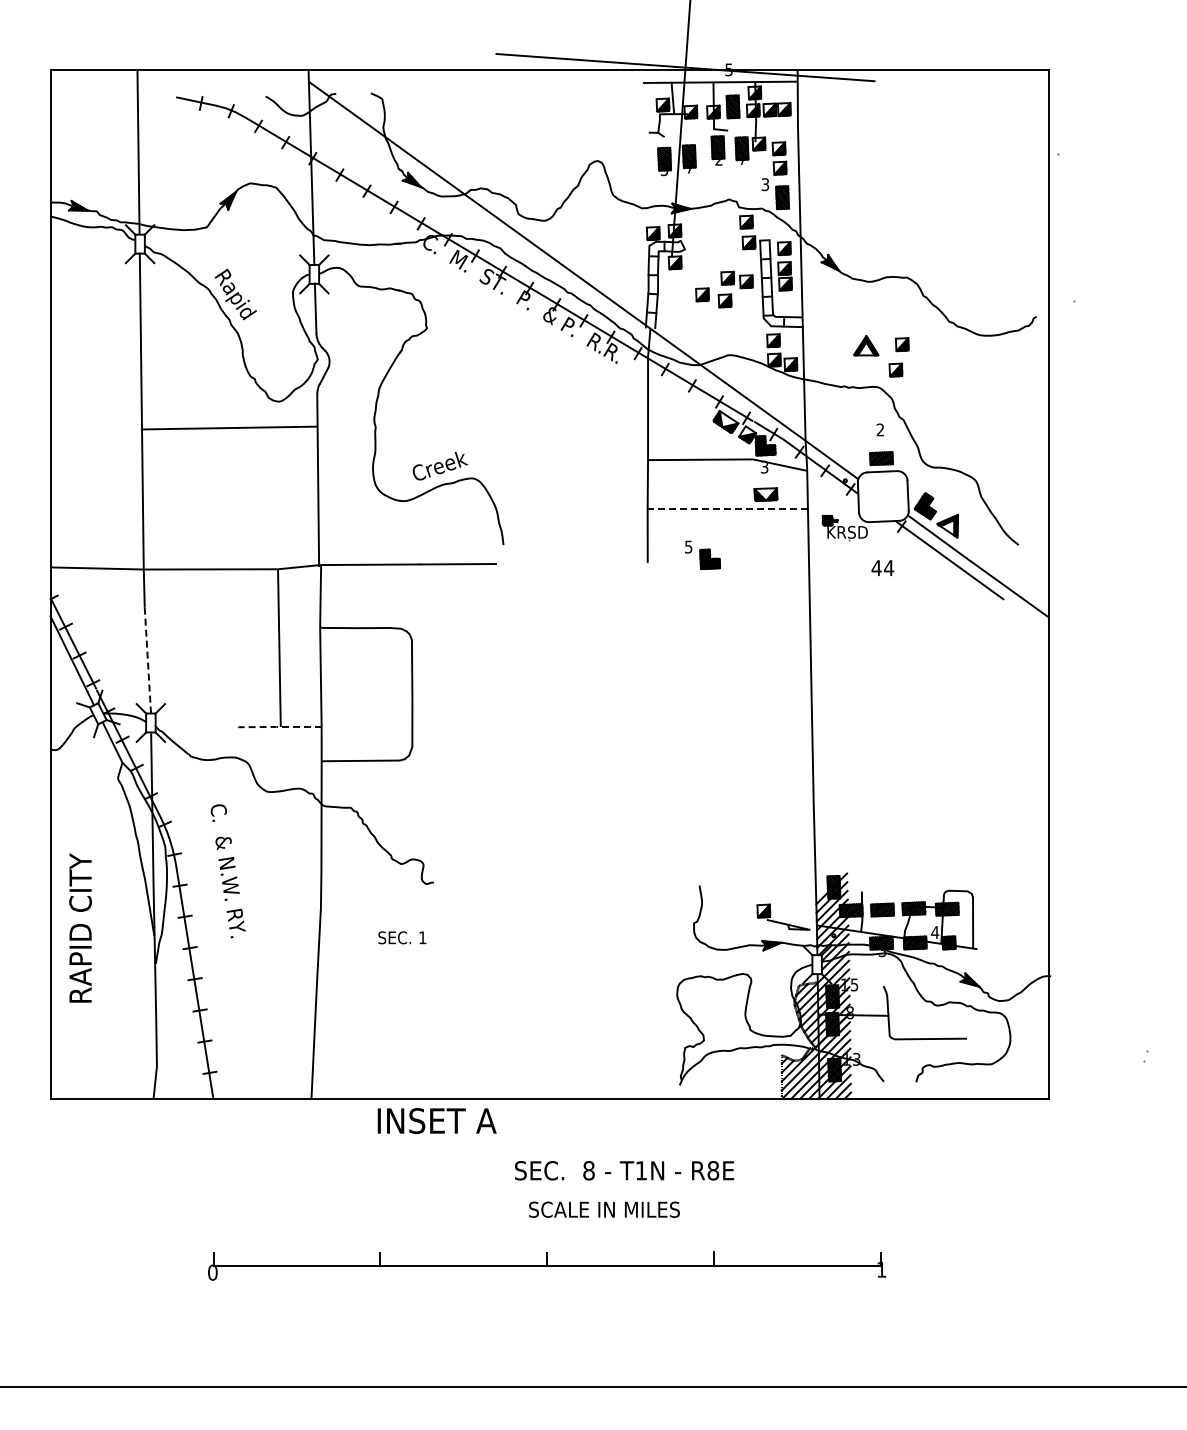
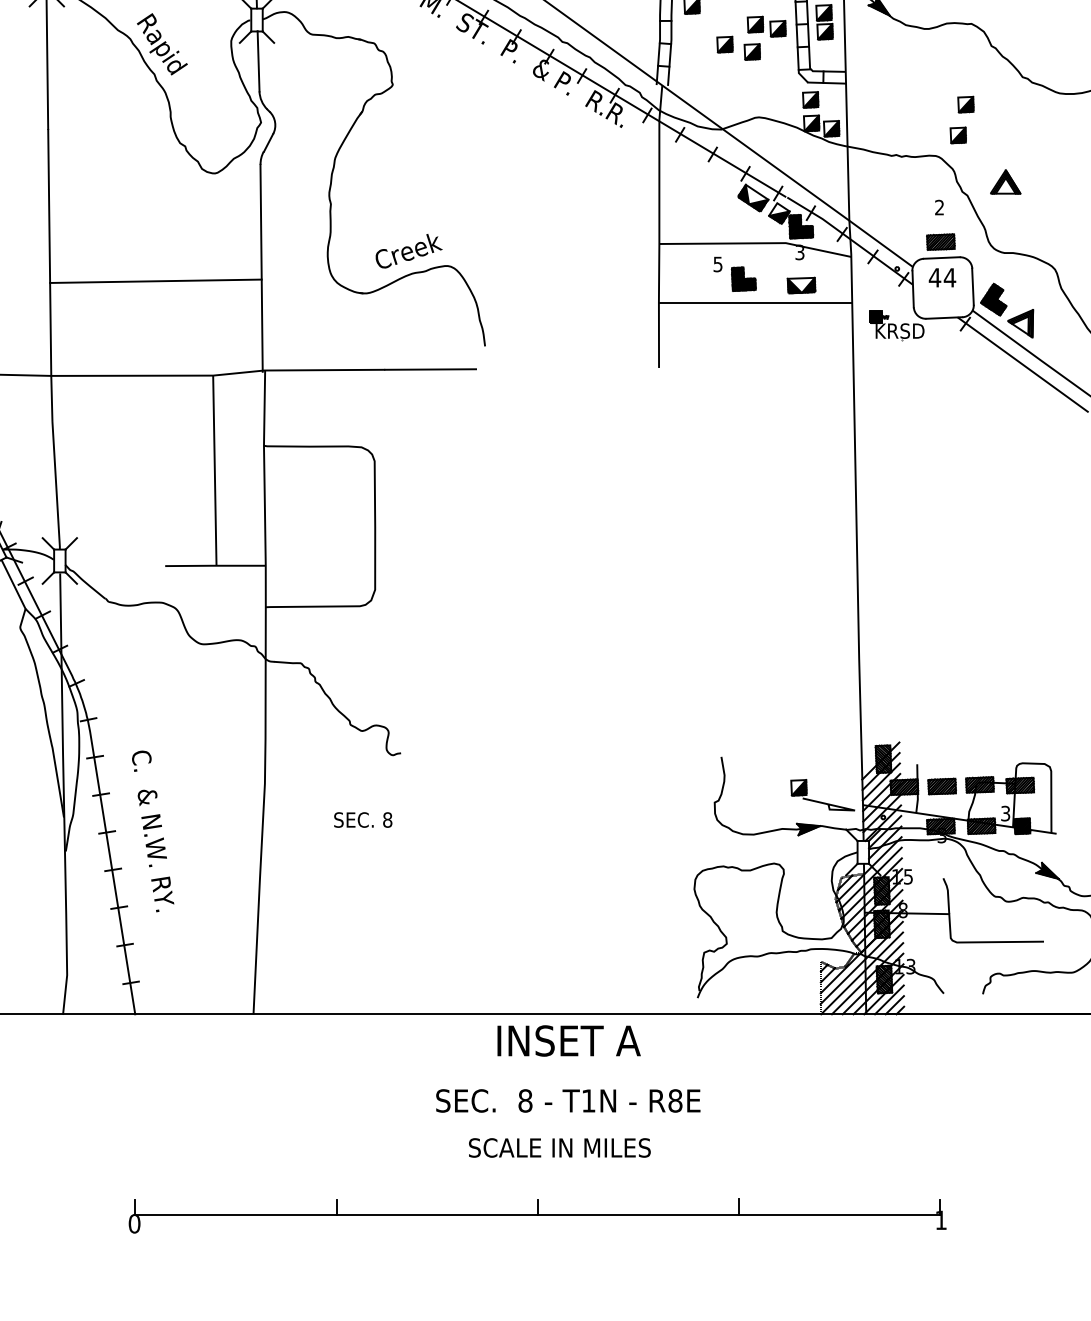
part: (866, 345) -> (1006, 181), moved
line: (229, 427) -> (155, 280), moved
line: (727, 508) -> (755, 302), dashed -> solid
part: (703, 555) -> (735, 274), moved
text: (882, 567) -> (942, 276), moved
line: (147, 661) -> (55, 486), dashed -> solid
line: (279, 726) -> (214, 565), dashed -> solid
text: (227, 871) -> (152, 831), moved
text: (935, 932) -> (1006, 813), 4 -> 3
text: (422, 937) -> (387, 819), 1 -> 8
text: (436, 1121) -> (568, 1041), moved
text: (624, 1170) -> (568, 1100), moved
text: (604, 1209) -> (559, 1147), moved

